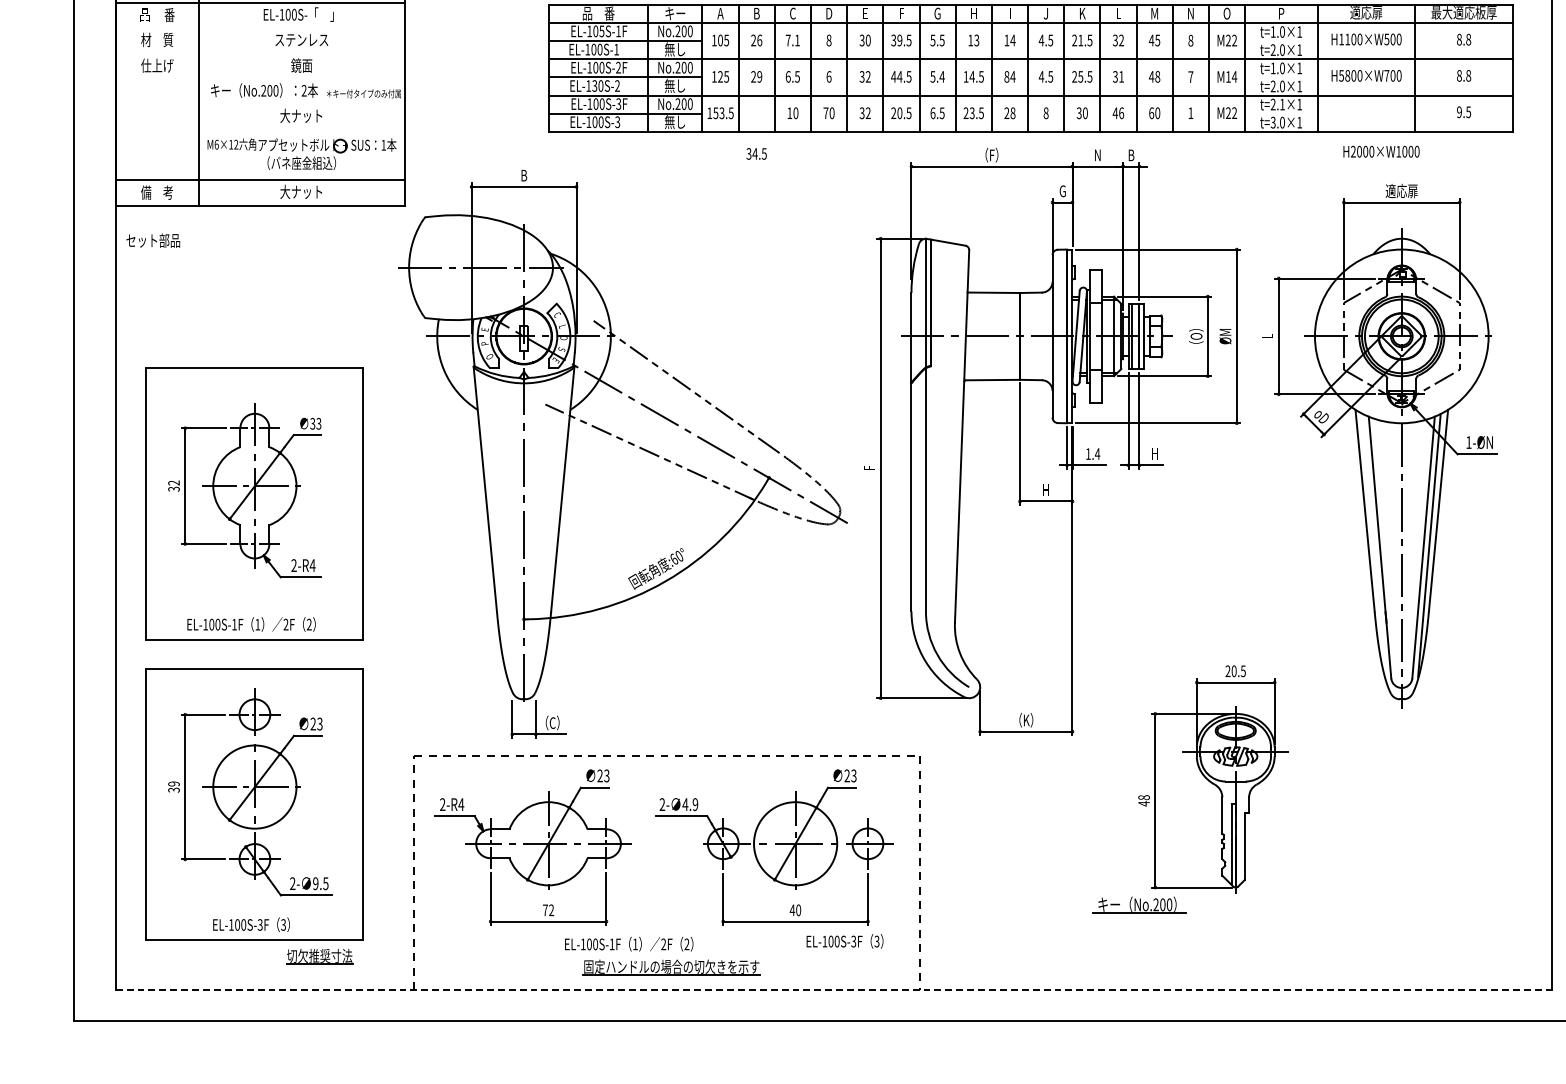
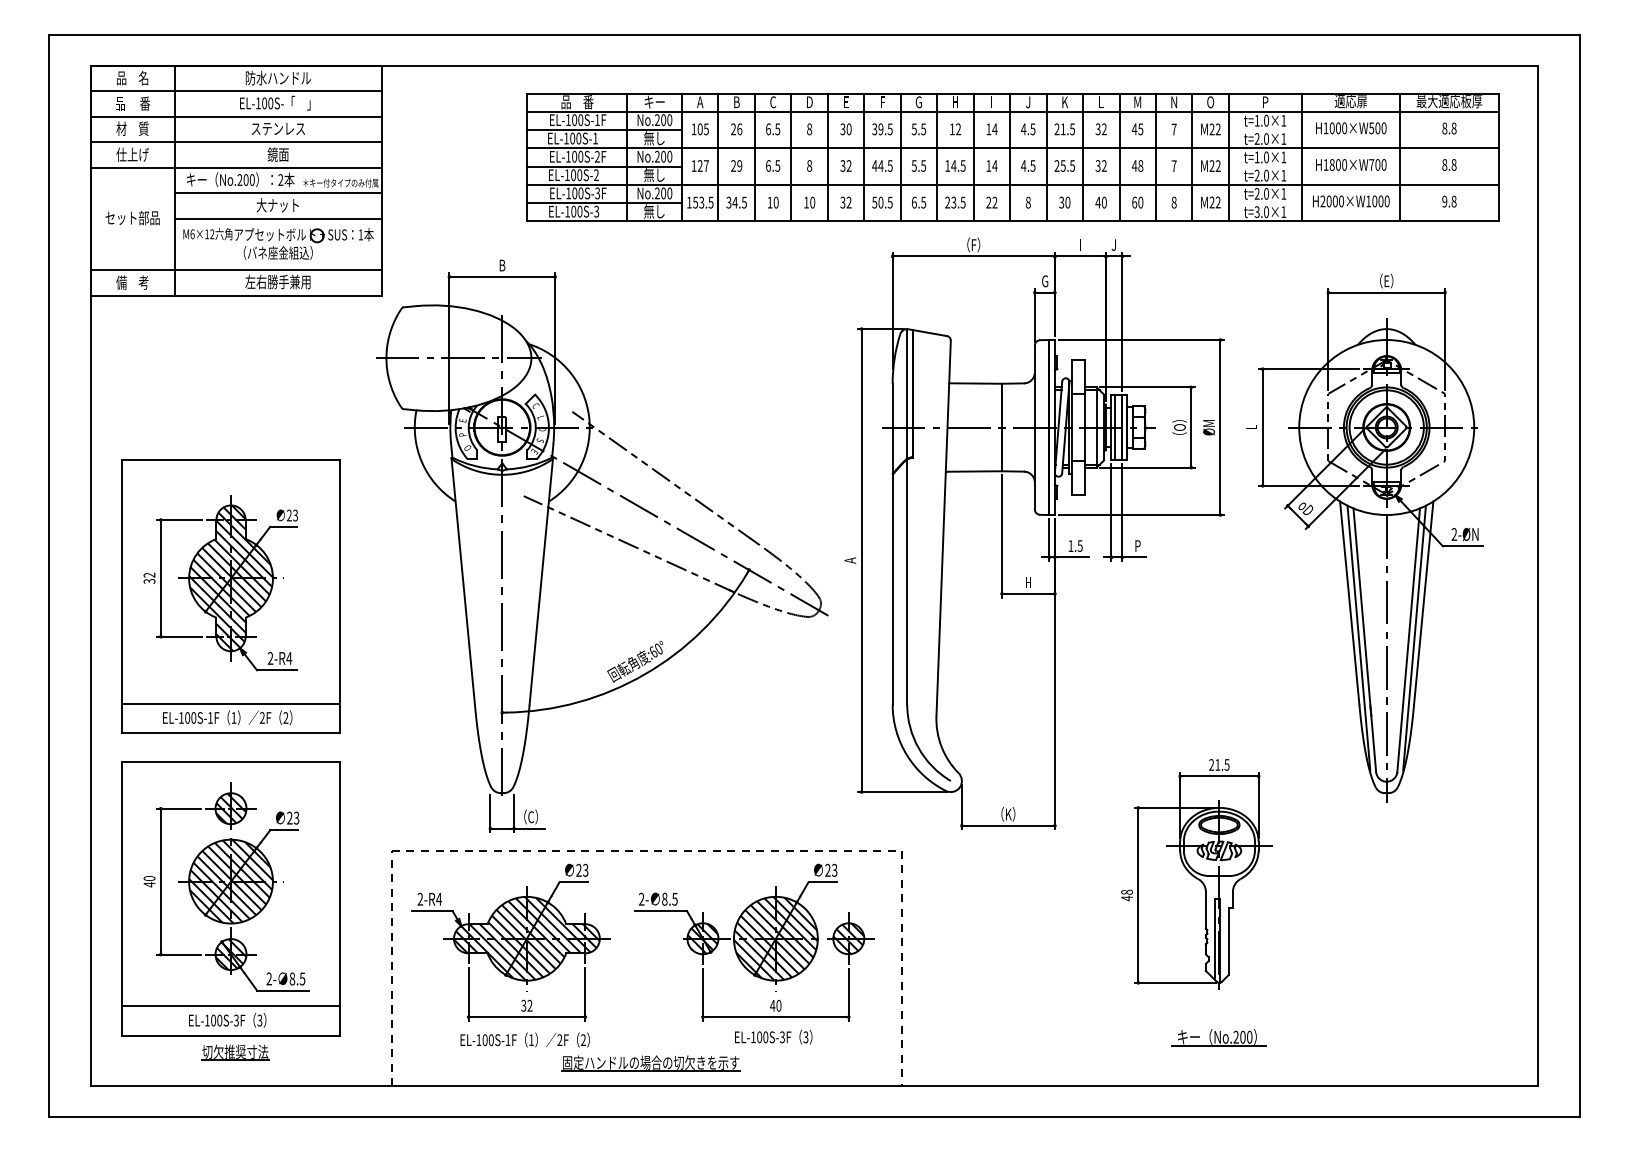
line: (260, 27) -> (236, 116), added
text: (601, 30) -> (580, 119), EL-105S-1F -> EL-100S-1F
text: (1346, 39) -> (1331, 128), H1100×W500 -> H1000×W500
text: (793, 40) -> (773, 129), 7.1 -> 6.5
text: (976, 40) -> (958, 129), 13 -> 12
text: (1190, 40) -> (1173, 129), 8 -> 7
line: (260, 53) -> (236, 142), added
text: (1341, 75) -> (1325, 164), H5800×W700 -> H1800×W700
text: (725, 76) -> (705, 165), 125 -> 127
text: (828, 76) -> (809, 165), 6 -> 8
text: (942, 76) -> (923, 165), 5.4 -> 5.5
text: (1006, 76) -> (988, 165), 84 -> 14
text: (1120, 76) -> (1103, 165), 31 -> 32
text: (1230, 76) -> (1214, 165), M14 -> M22
line: (260, 78) -> (236, 167), added
text: (594, 86) -> (573, 175), EL-130S-2 -> EL-100S-2
line: (301, 104) -> (278, 193), added
text: (1282, 104) -> (1266, 193), t=2.1×1 -> t=2.0×1
text: (1468, 112) -> (1453, 201), 9.5 -> 9.8
text: (825, 113) -> (806, 202), 70 -> 10
text: (893, 113) -> (874, 202), 20.5 -> 50.5
text: (1012, 113) -> (994, 202), 28 -> 22
text: (1121, 113) -> (1104, 202), 46 -> 40
text: (1190, 113) -> (1173, 202), 1 -> 8
line: (301, 128) -> (278, 218), added
text: (1381, 151) -> (1351, 201), moved
text: (756, 153) -> (736, 202), moved
text: (1097, 154) -> (1080, 244), N -> I
text: (1131, 154) -> (1114, 244), B -> J
text: (1401, 190) -> (1386, 280), 適応扉 -> （E）
text: (301, 191) -> (277, 281), 大ナット -> 左右勝手兼用
text: (153, 240) -> (132, 217), moved
text: (312, 424) -> (289, 516), 33 -> 23
text: (1469, 442) -> (1454, 534), 1-ØN -> 2-ØN
text: (1096, 453) -> (1079, 545), 1.4 -> 1.5
text: (1154, 453) -> (1137, 545), H -> P
text: (869, 468) -> (850, 560), F -> A
hatch: (254, 486) -> (230, 578), added
line: (1373, 544) -> (1358, 637), added
line: (254, 610) -> (230, 703), added
text: (1233, 670) -> (1217, 764), 20.5 -> 21.5
hatch: (255, 714) -> (231, 808), added
text: (173, 786) -> (149, 881), 39 -> 40
hatch: (254, 786) -> (230, 881), added
text: (690, 803) -> (669, 898), 4.9 -> 8.5
hatch: (548, 843) -> (526, 938), added
hatch: (722, 843) -> (702, 938), added
hatch: (795, 843) -> (775, 938), added
hatch: (867, 843) -> (848, 938), added
hatch: (254, 859) -> (230, 954), added
text: (315, 883) -> (292, 978), 9.5 -> 8.5
part: (1138, 905) -> (1218, 1037), moved
text: (545, 910) -> (523, 1005), 72 -> 32
line: (254, 911) -> (230, 1006), added
text: (844, 940) -> (773, 1036), moved
text: (628, 943) -> (524, 1039), moved
part: (319, 956) -> (235, 1052), moved
line: (833, 990) -> (814, 1086), dashed -> solid

